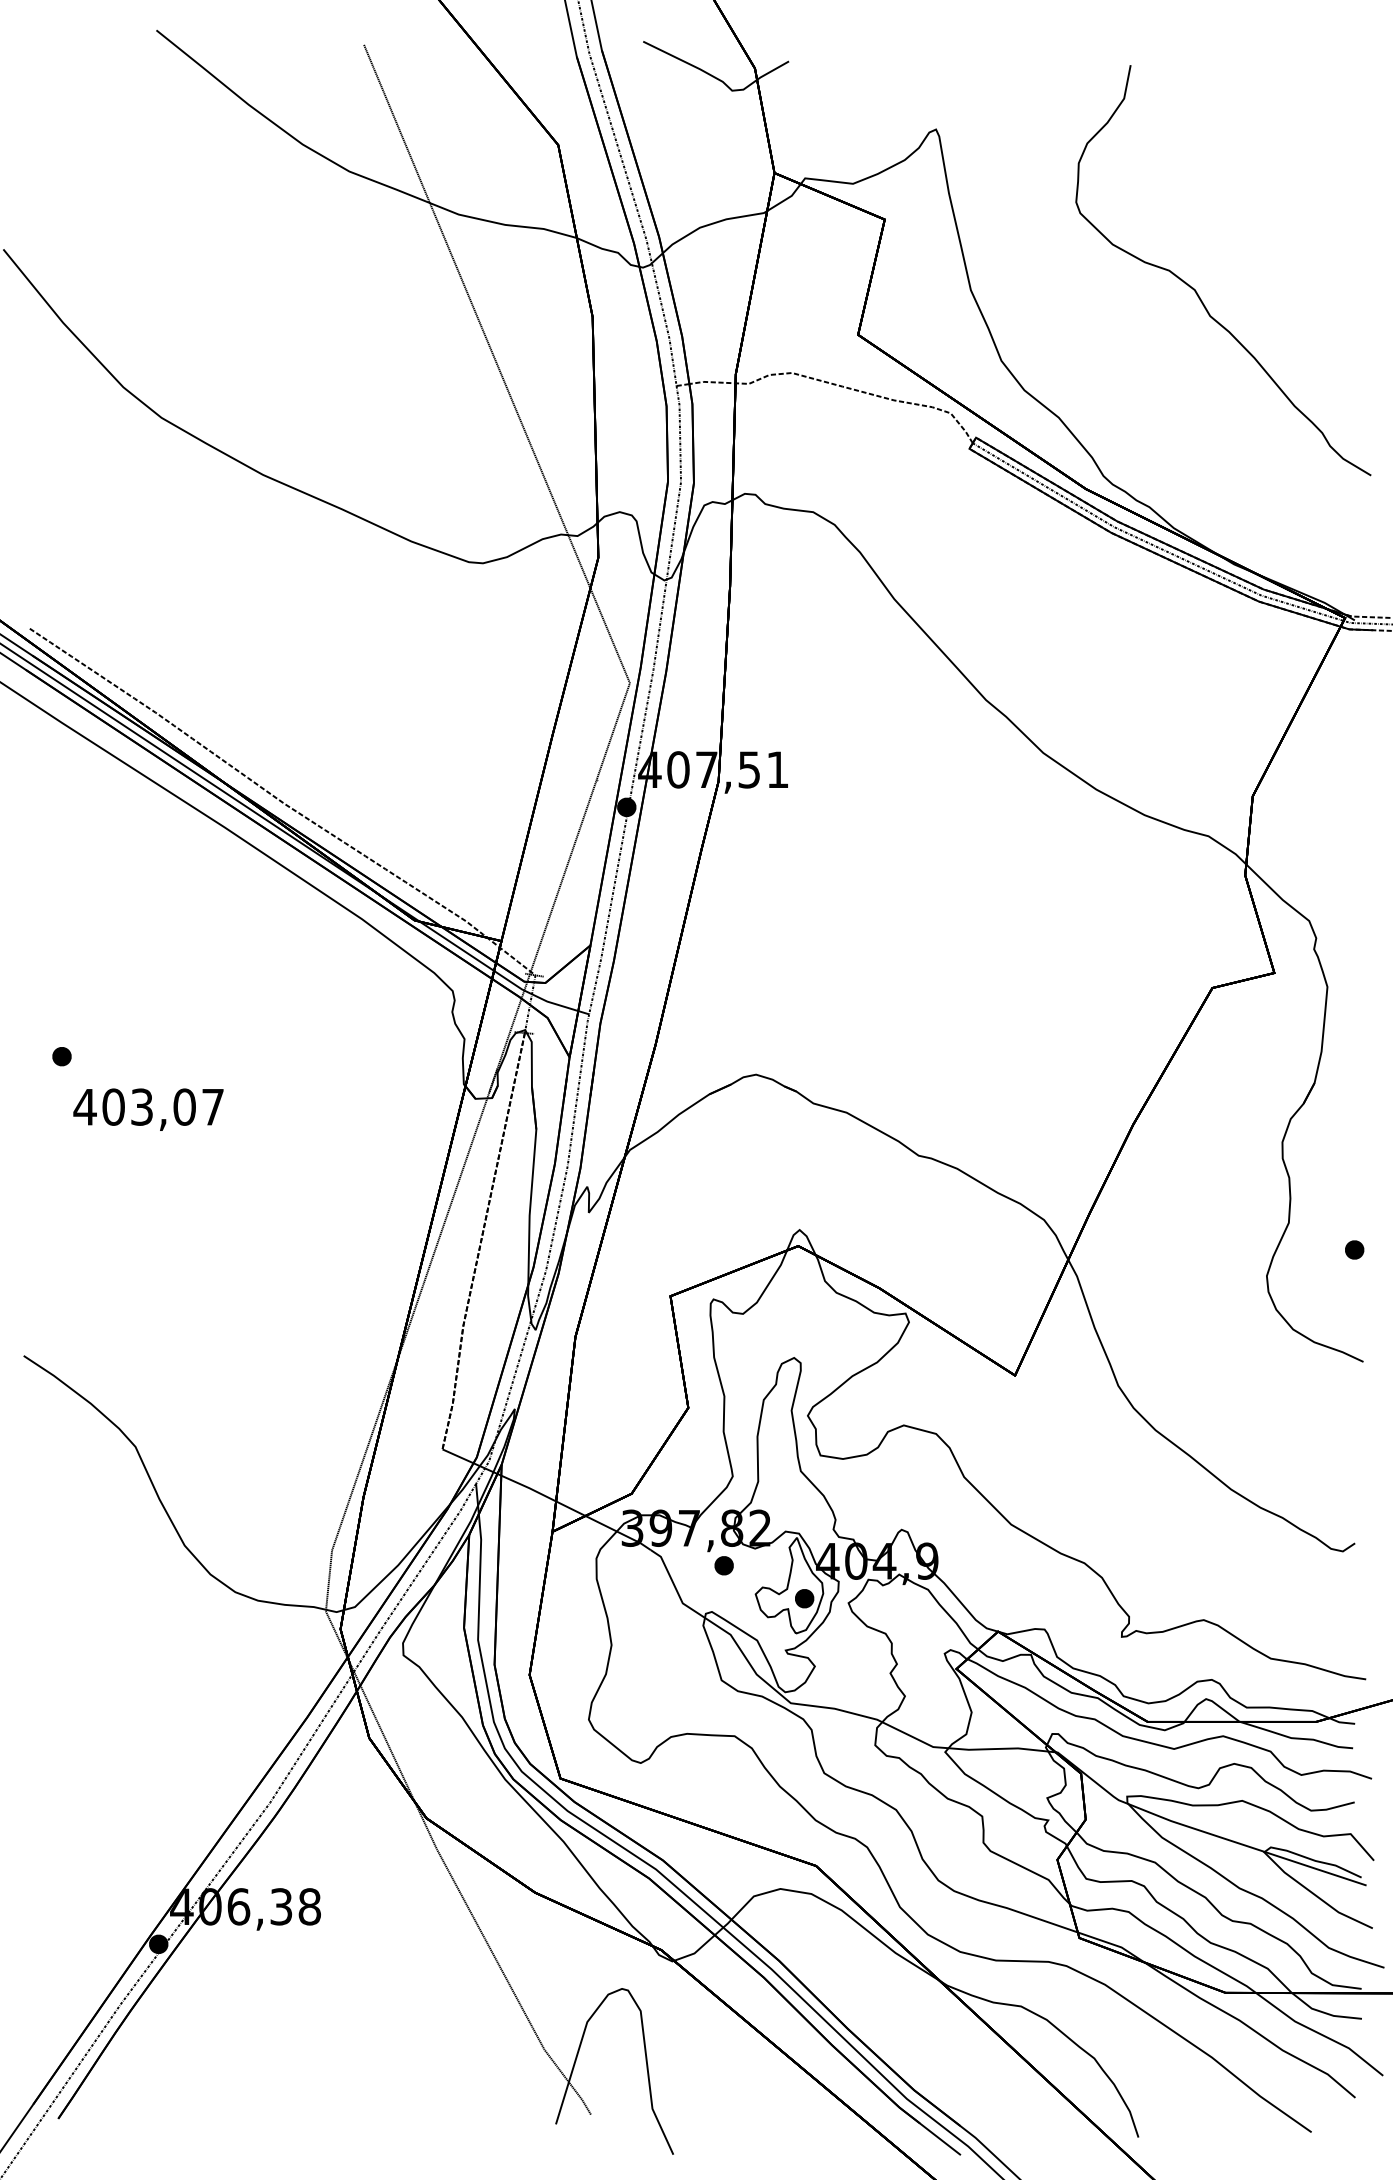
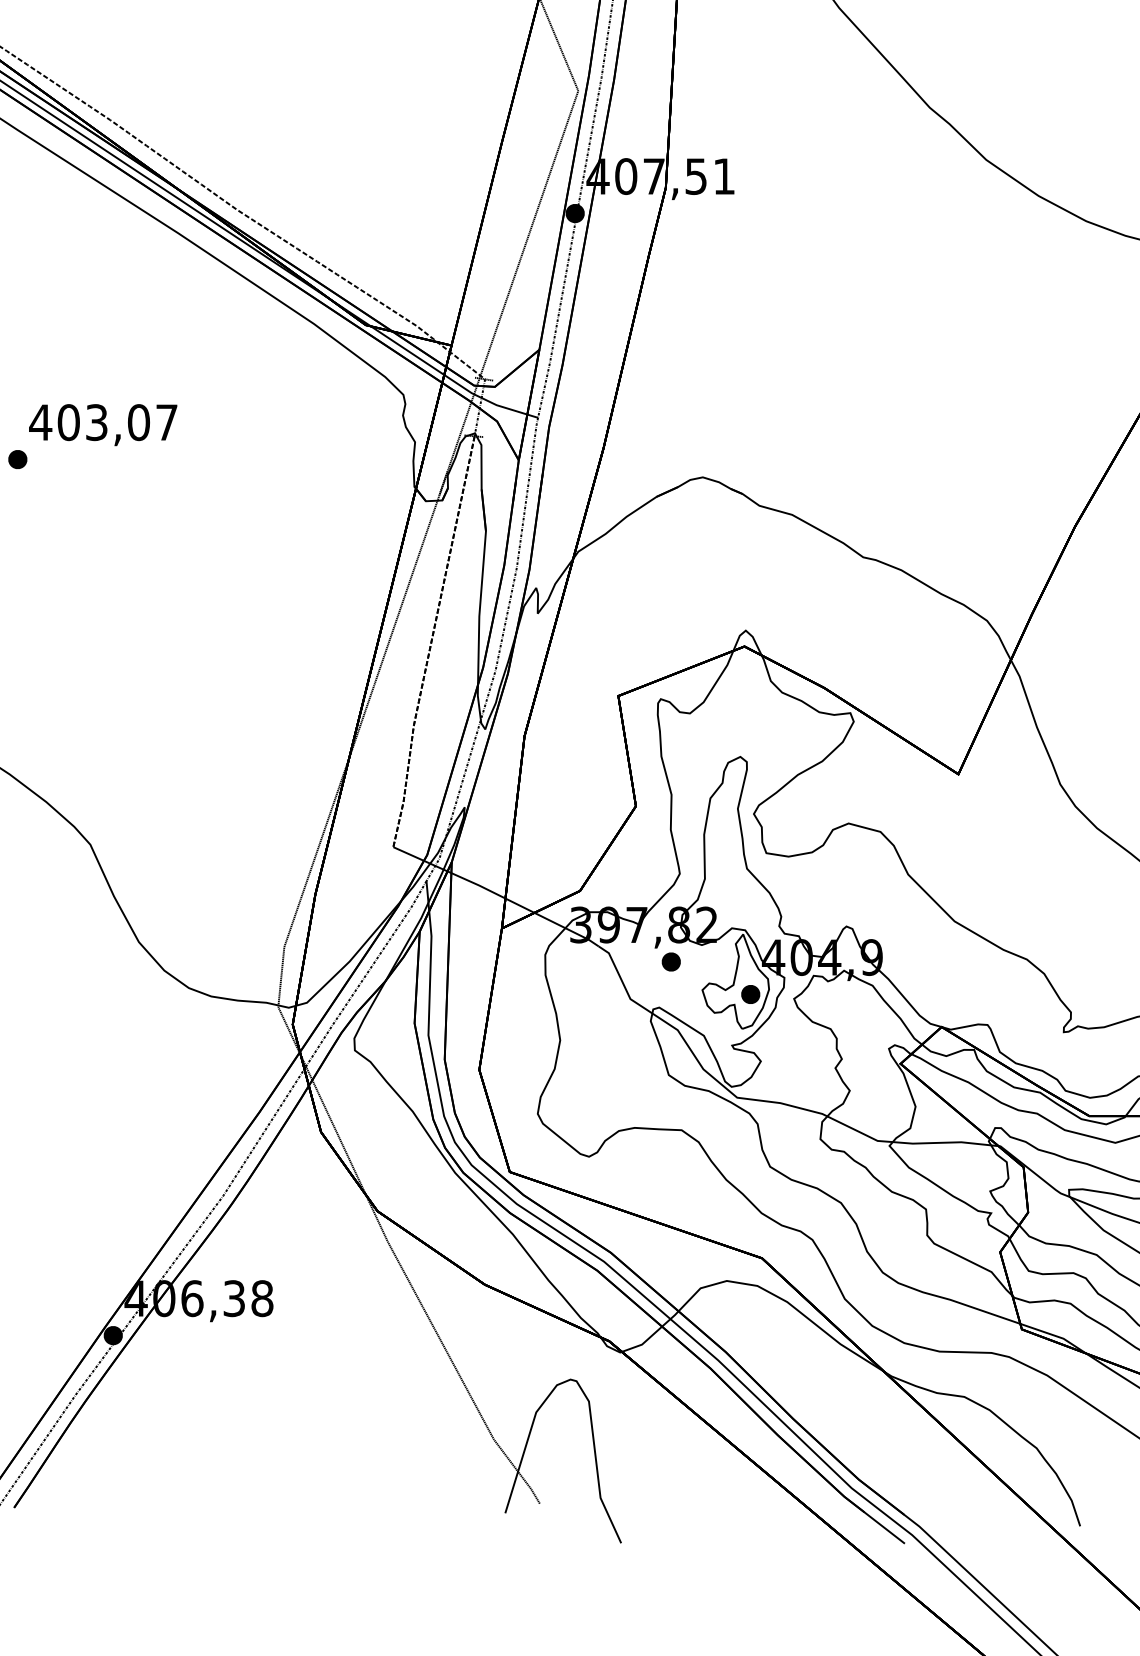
text: (148, 1109) -> (103, 424), moved

